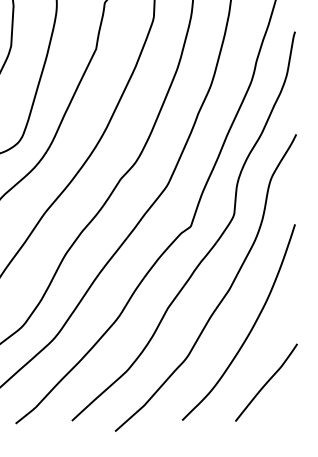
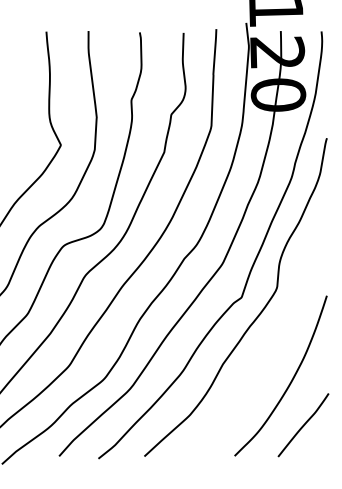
curve: (224, 293) -> (269, 352), removed

